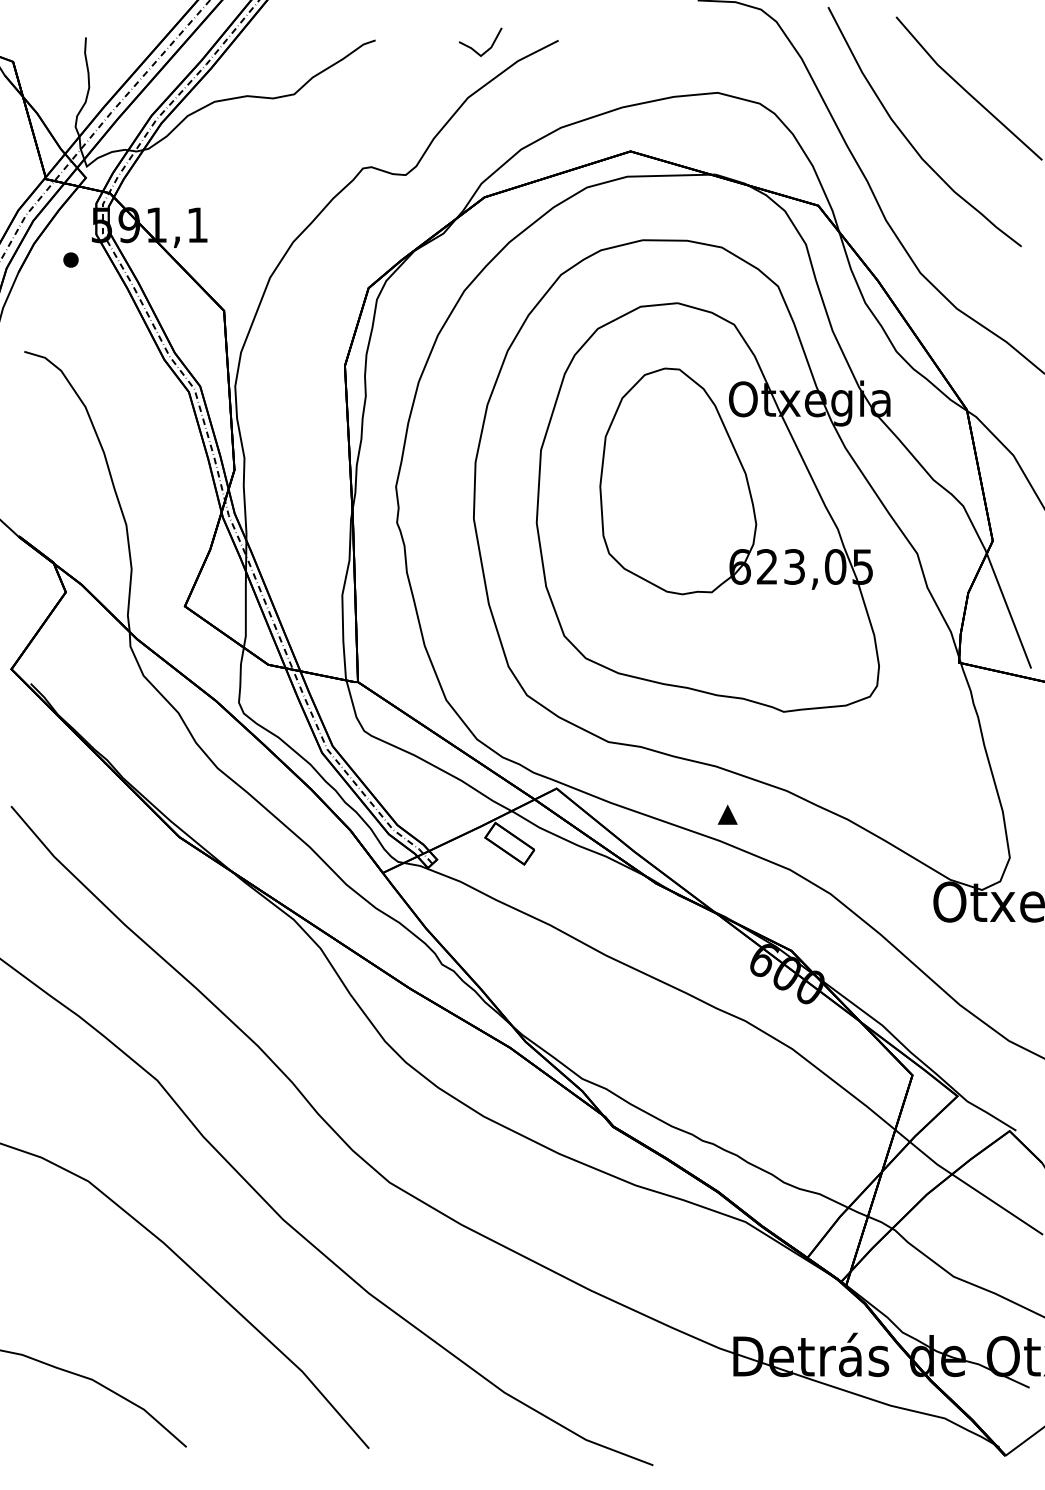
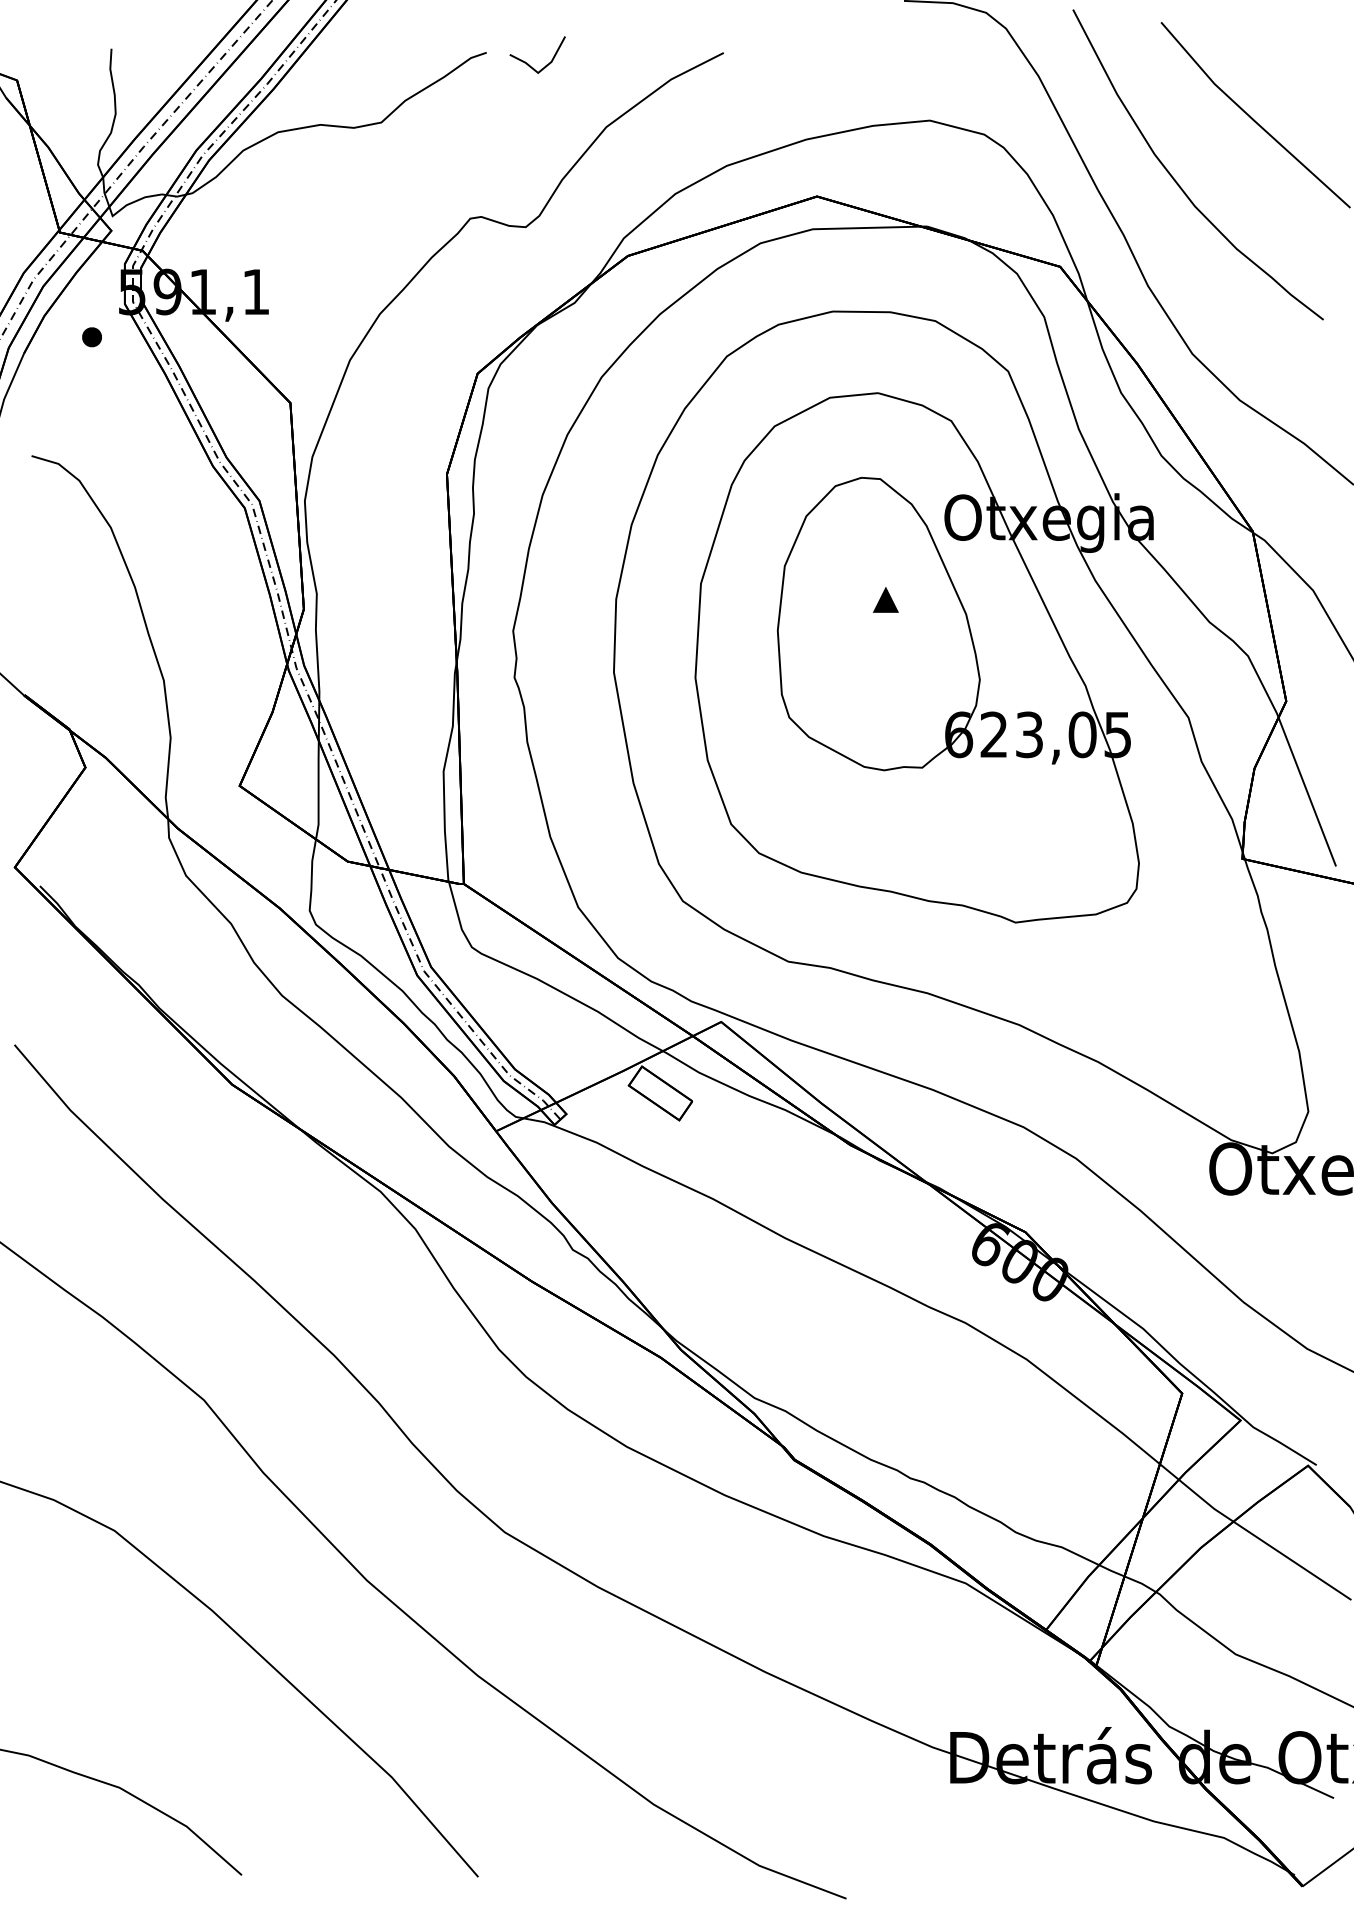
line: (473, 48) -> (528, 63), moved
part: (727, 814) -> (885, 599), moved

